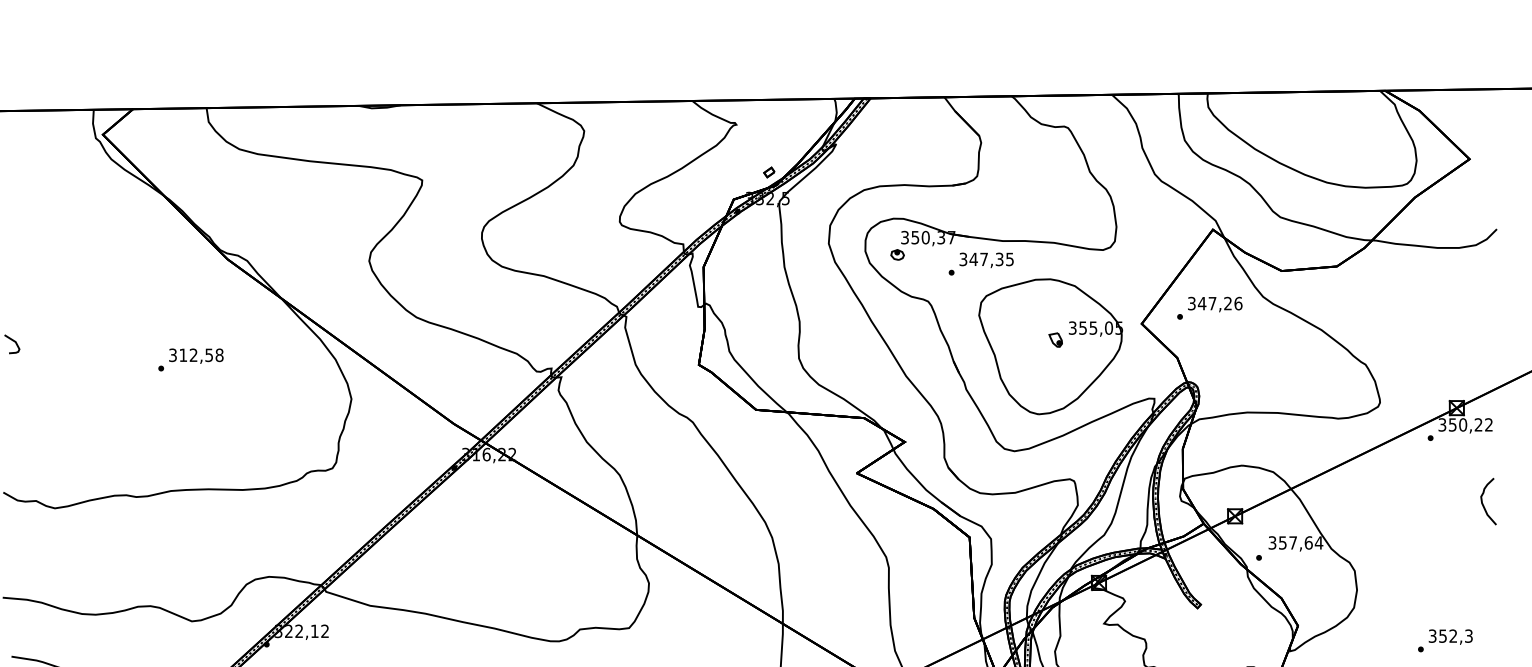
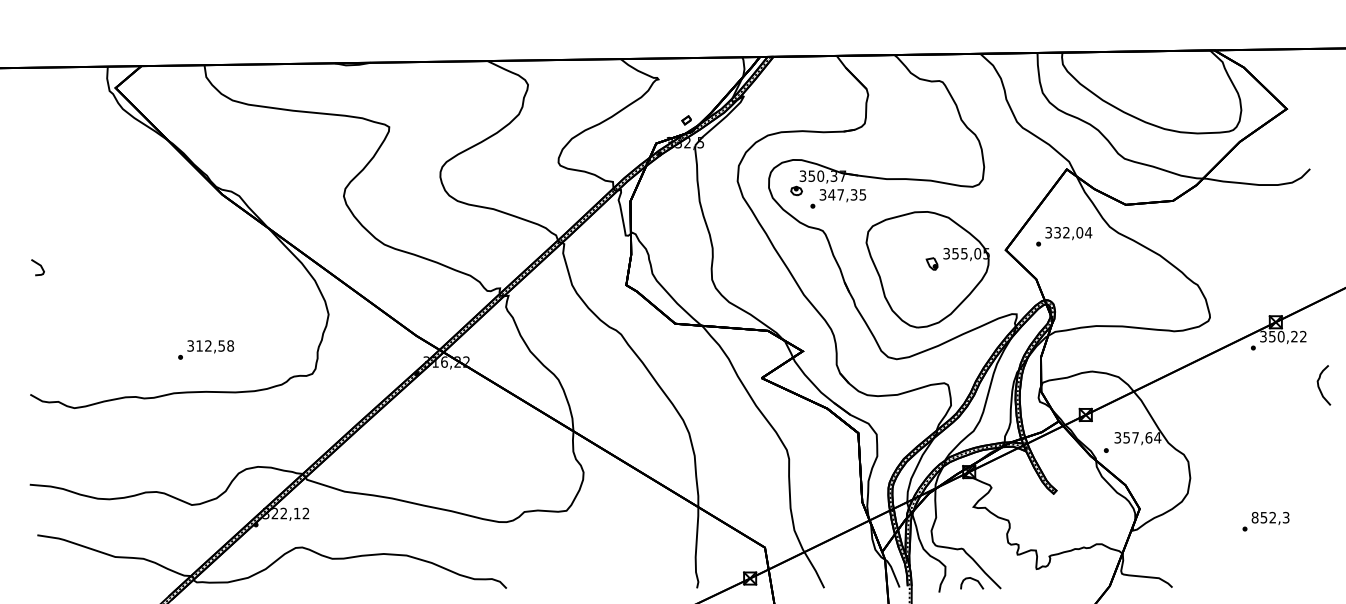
text: (981, 263) -> (838, 198), moved
text: (1219, 303) -> (1072, 232), 347,26 -> 332,04
text: (191, 359) -> (206, 349), moved
curve: (1483, 501) -> (1319, 385), moved
text: (1431, 635) -> (1254, 517), 352,3 -> 852,3

